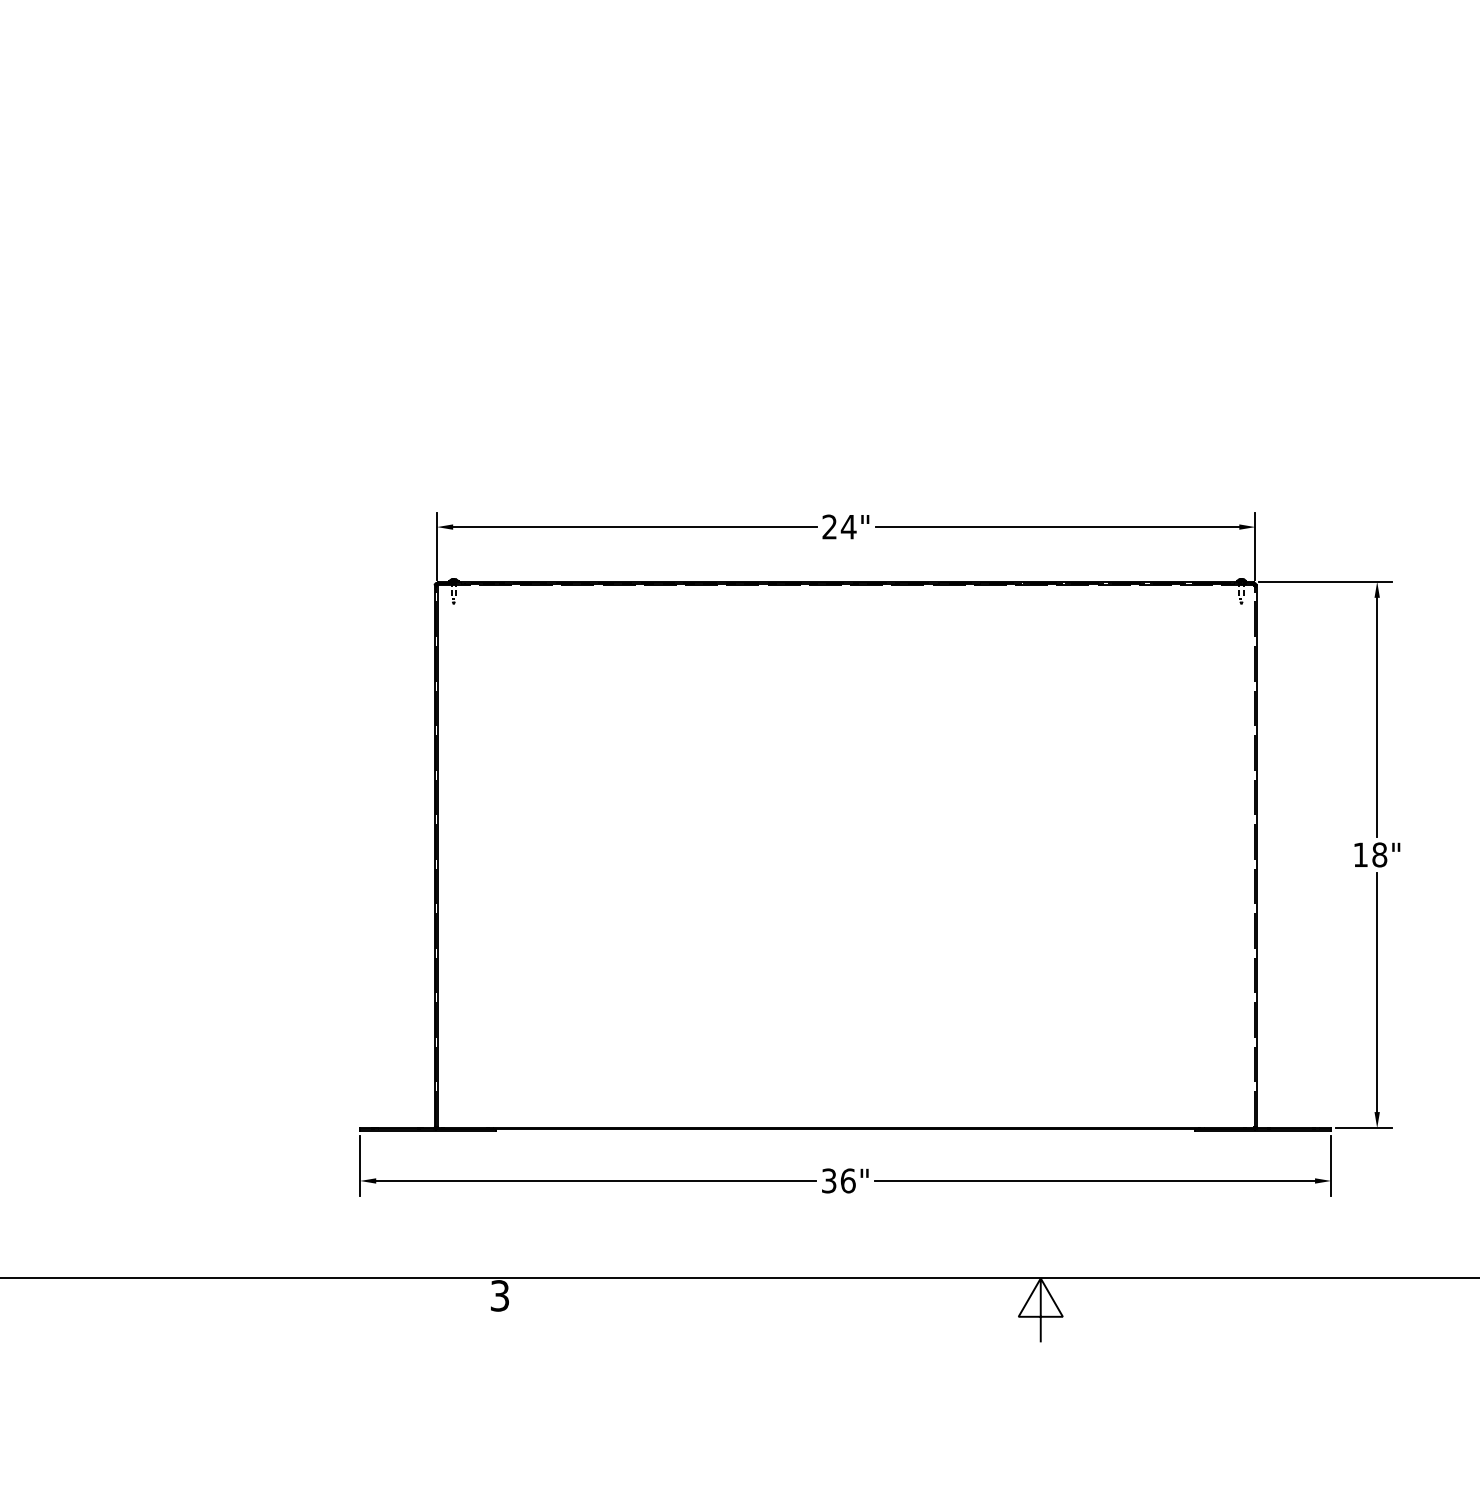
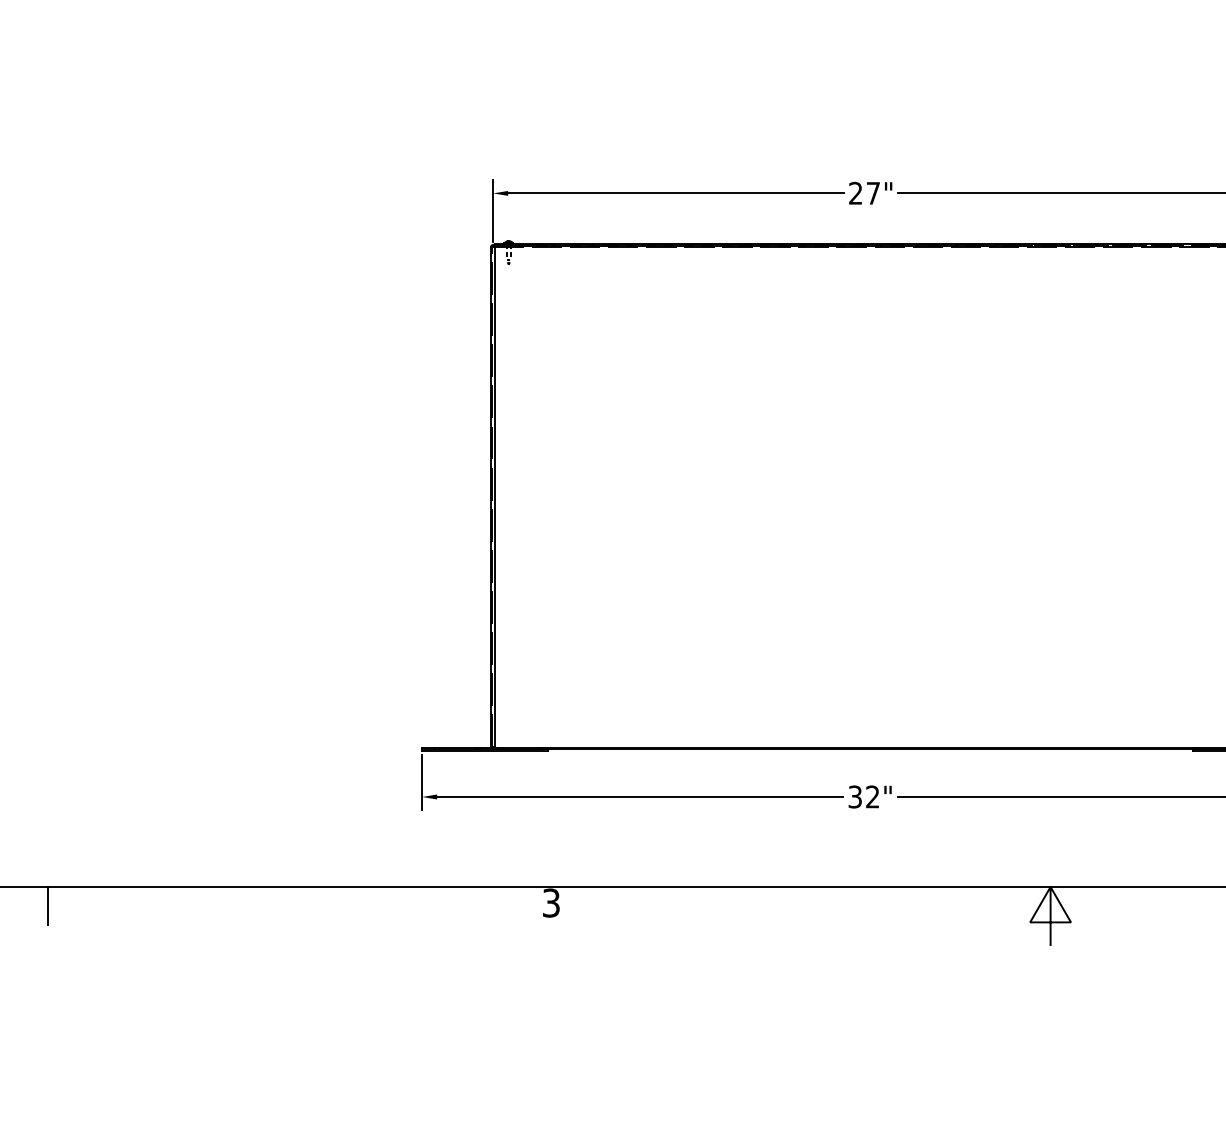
text: (848, 527) -> (873, 193), 24" -> 27"
text: (847, 1180) -> (872, 796), 36" -> 32"

